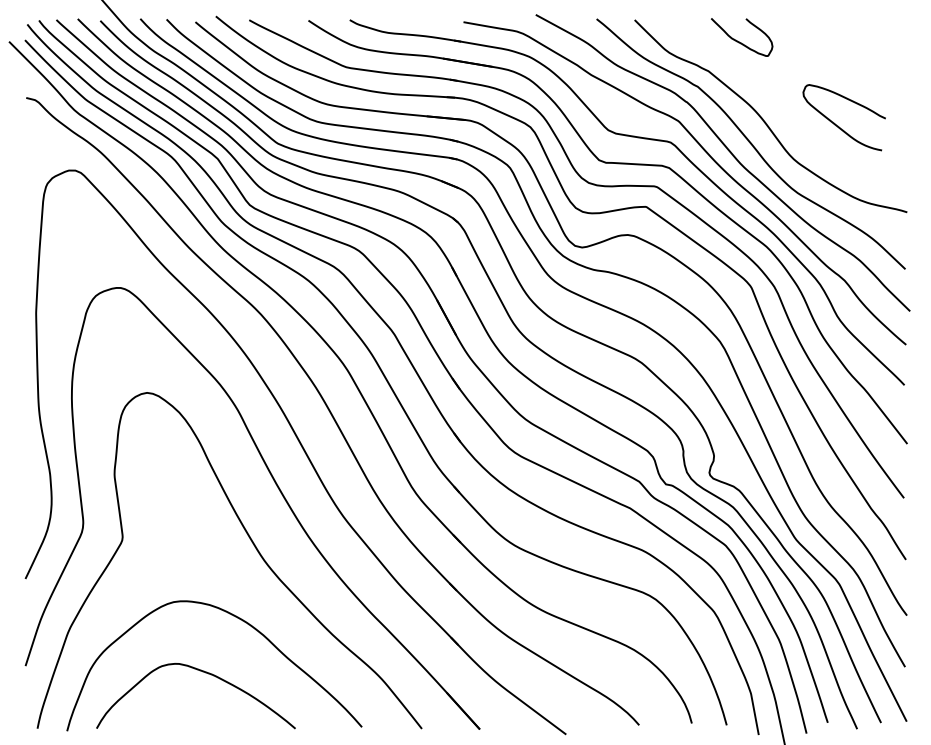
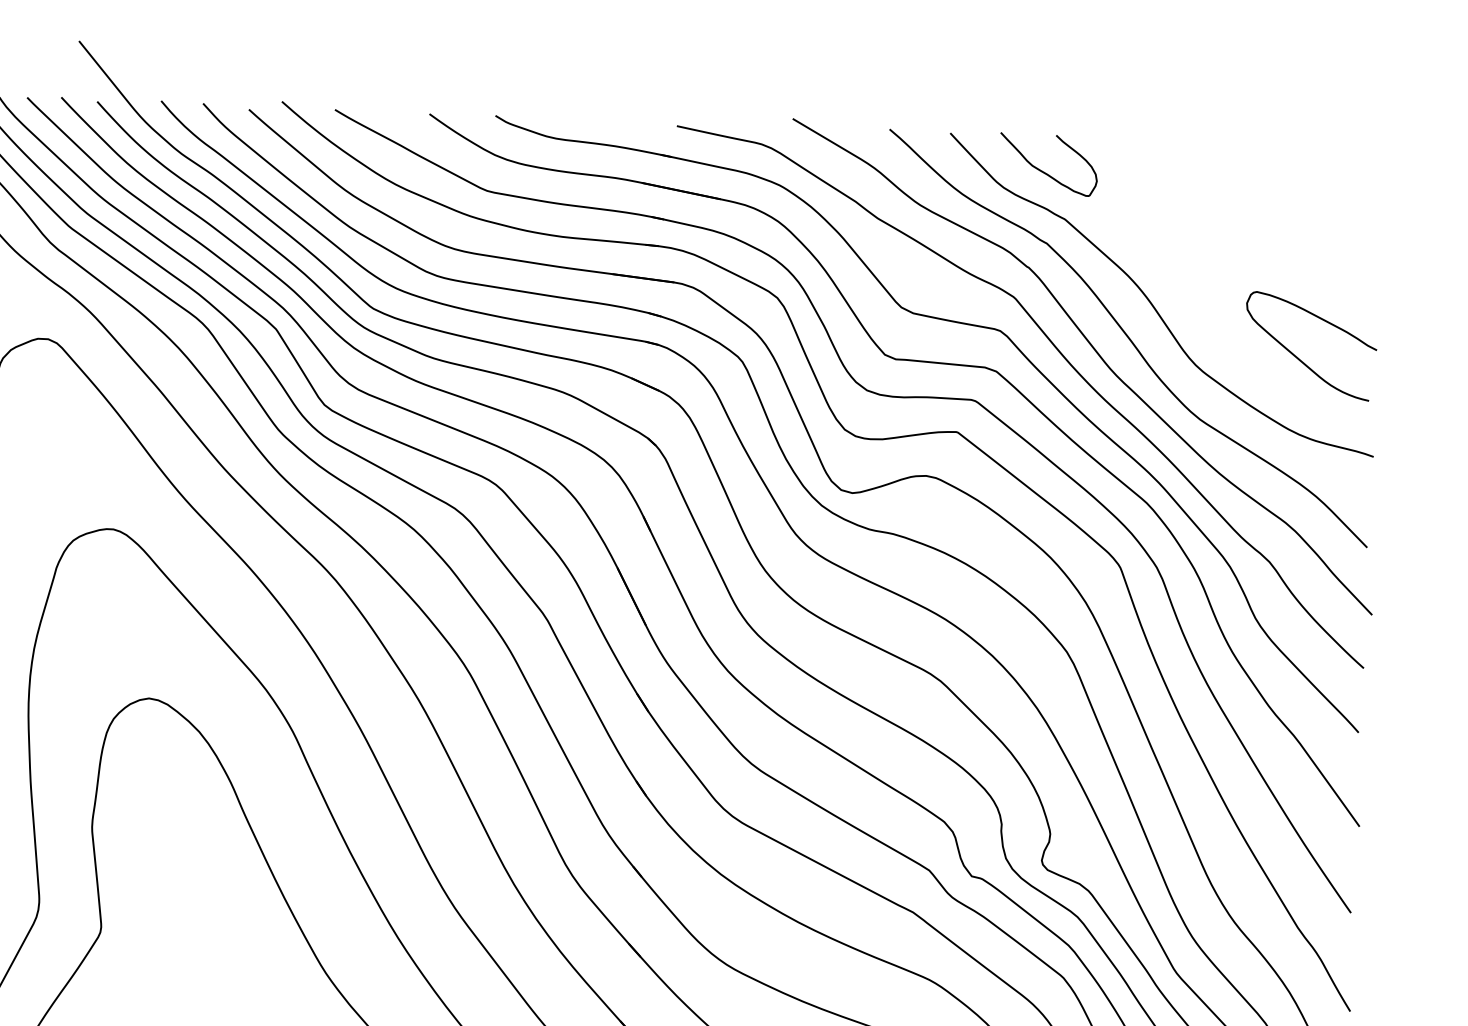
curve: (739, 41) -> (1044, 171), moved
curve: (838, 125) -> (1301, 358), moved

